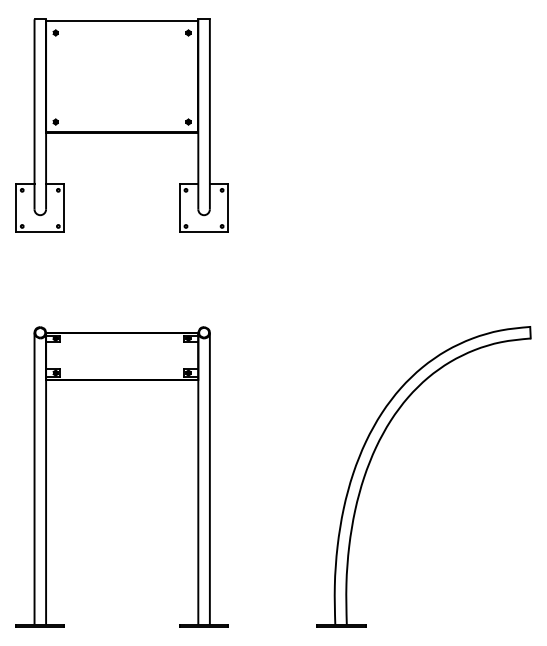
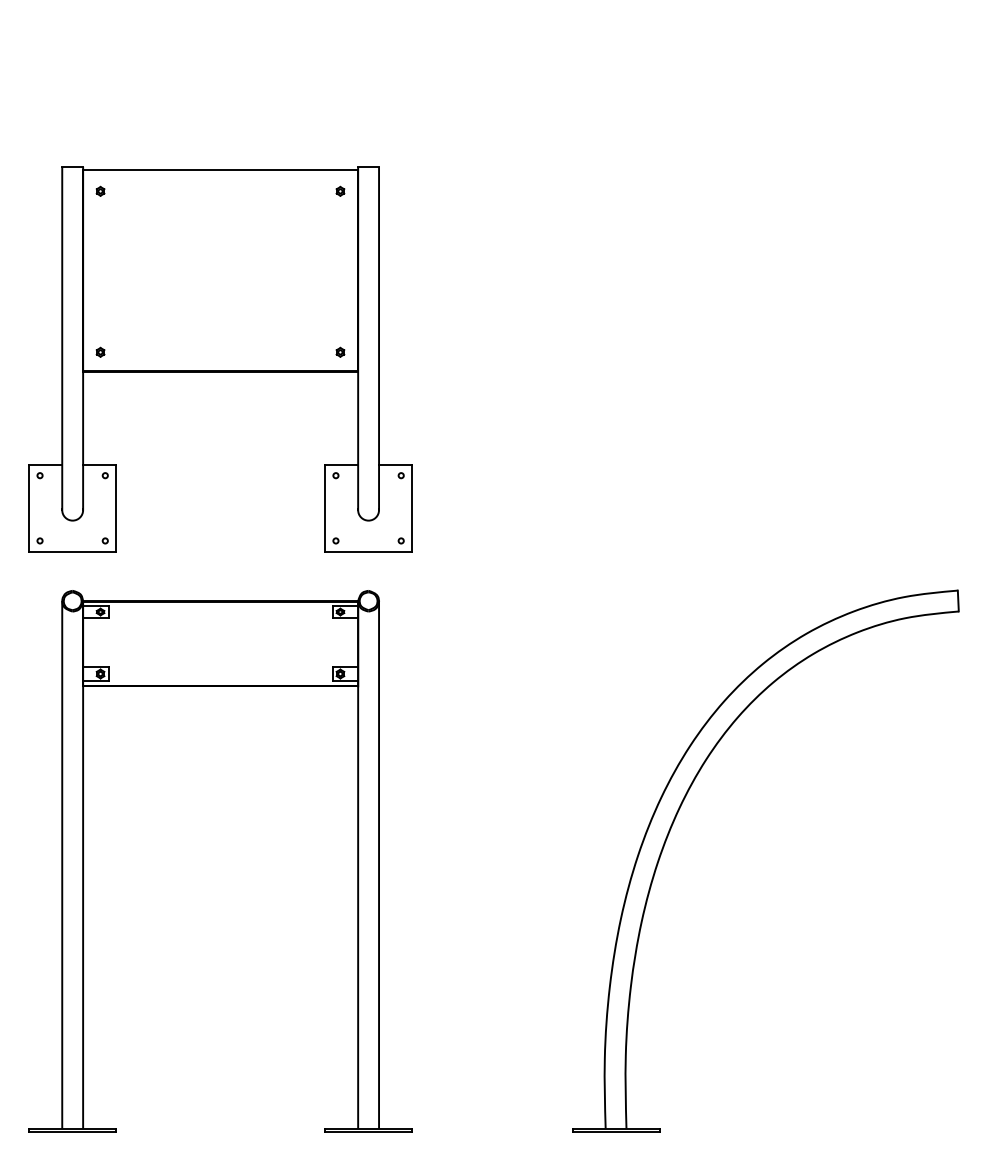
part: (121, 125) -> (219, 358), moved

